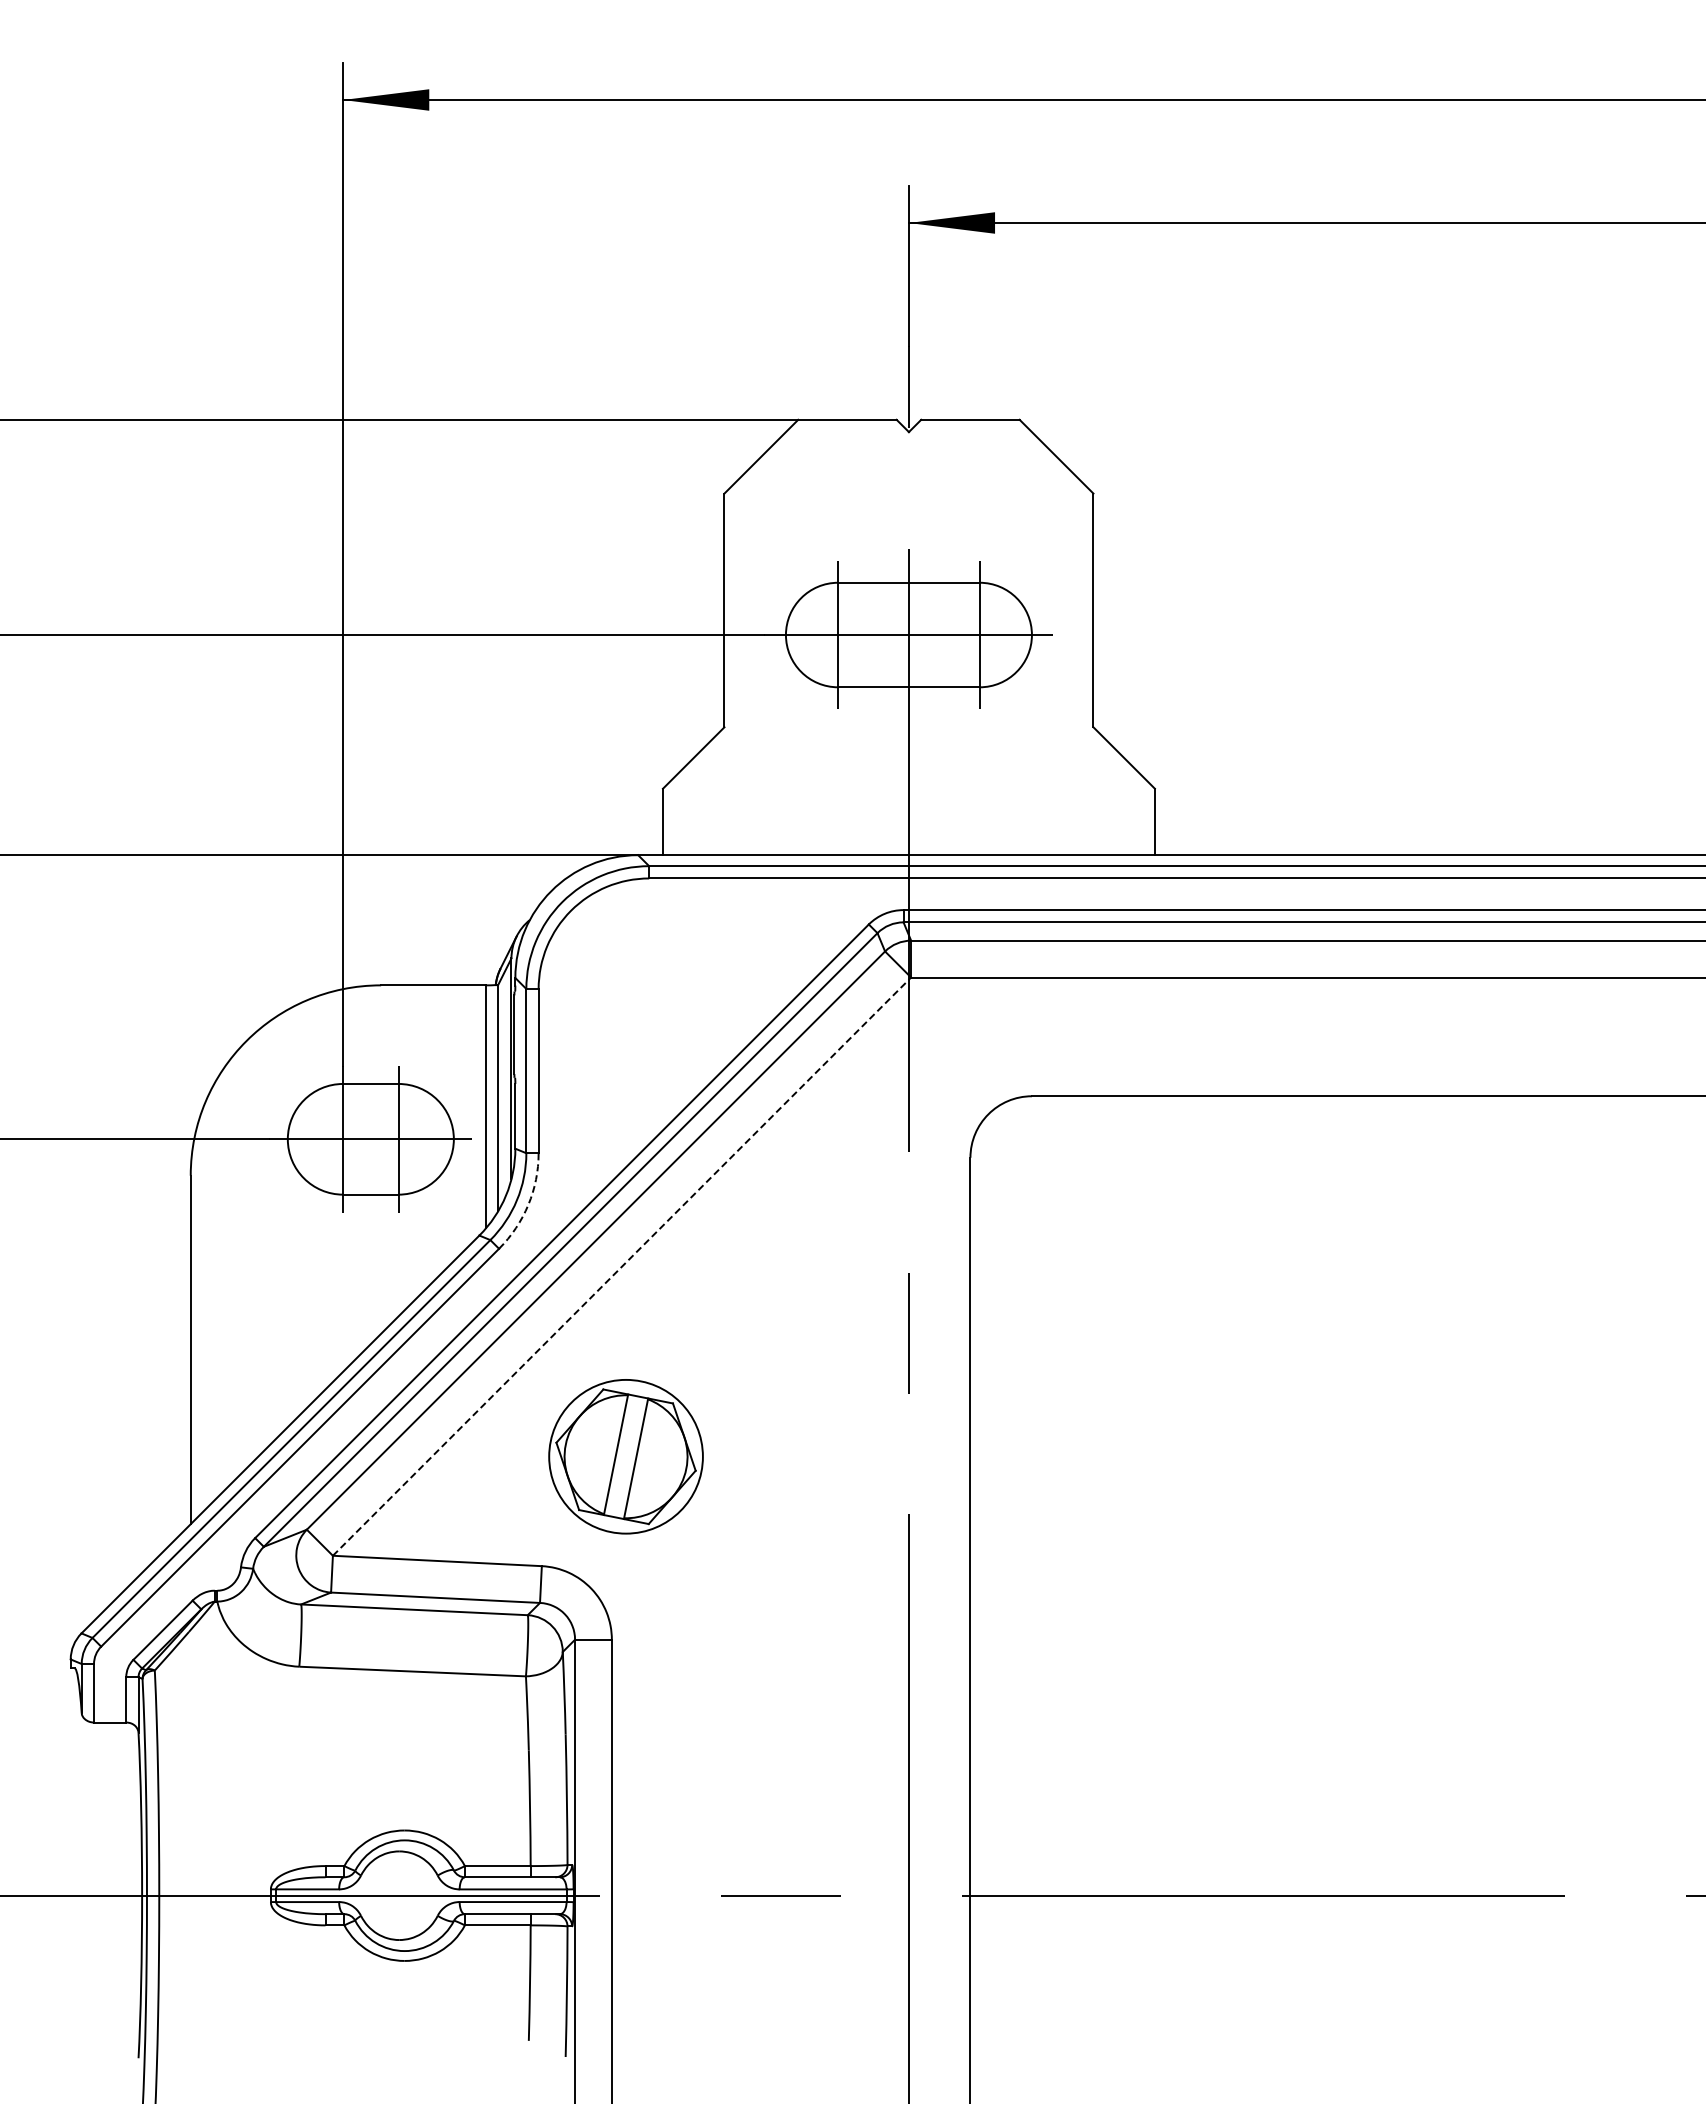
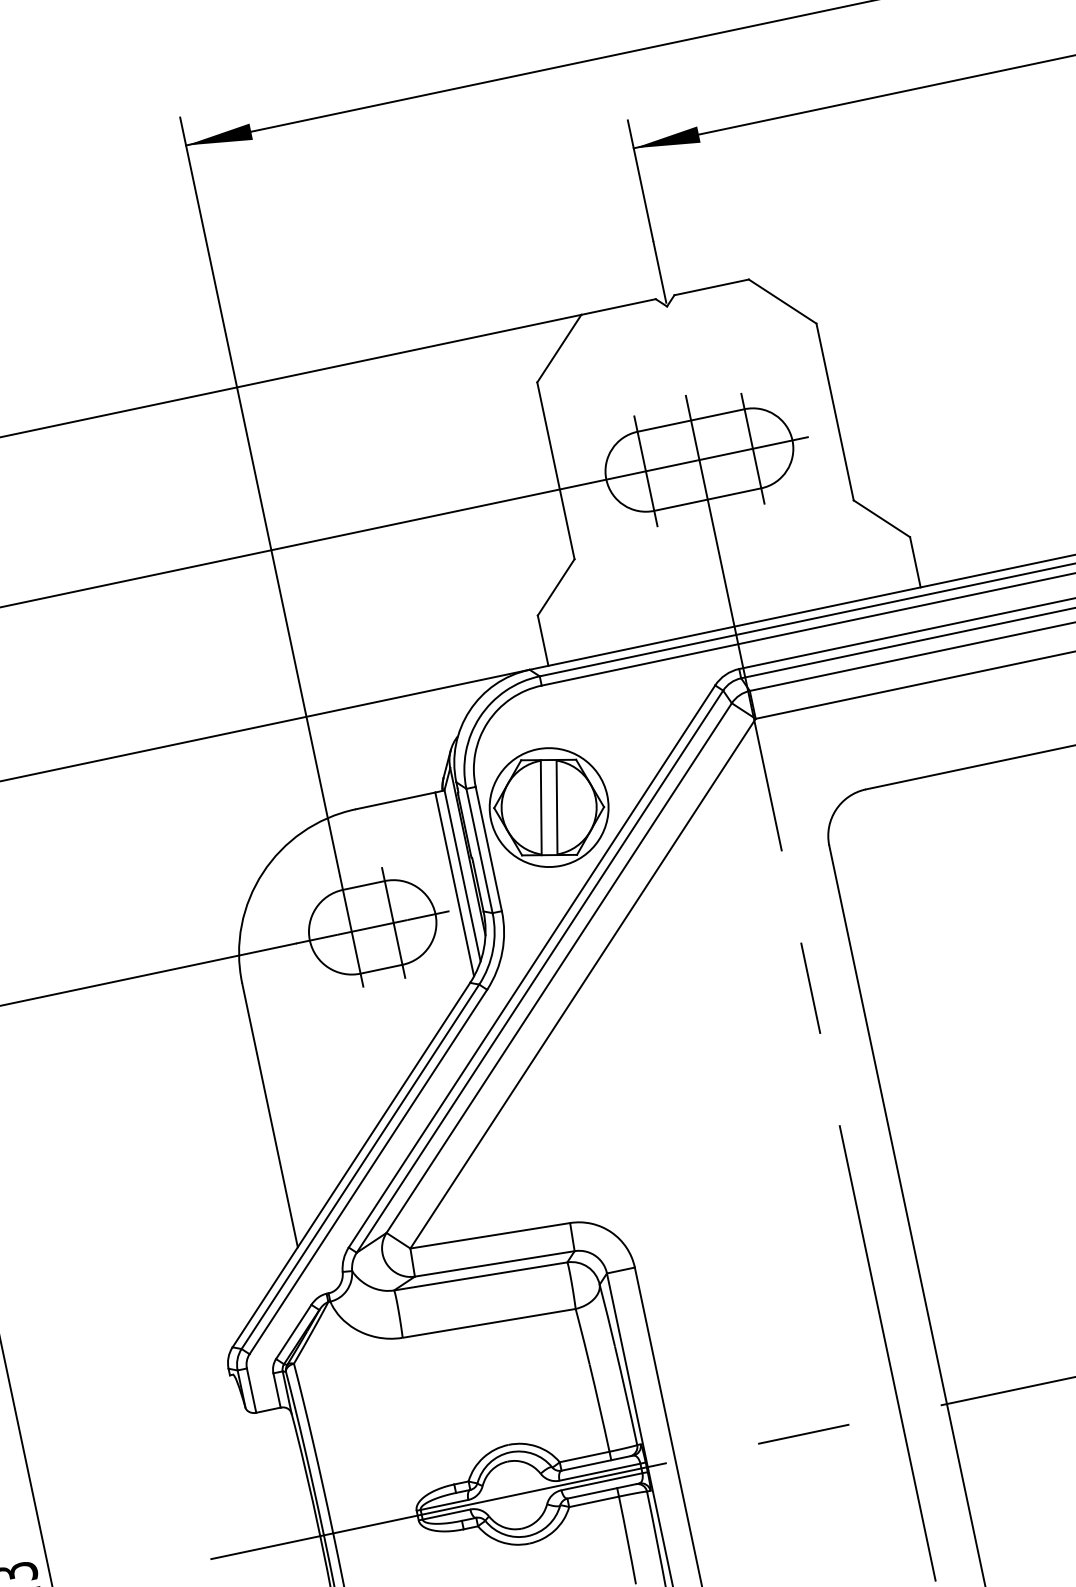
arc: (528, 1204) -> (502, 951), dashed -> solid
line: (622, 1266) -> (583, 983), dashed -> solid
part: (625, 1456) -> (548, 807), moved

